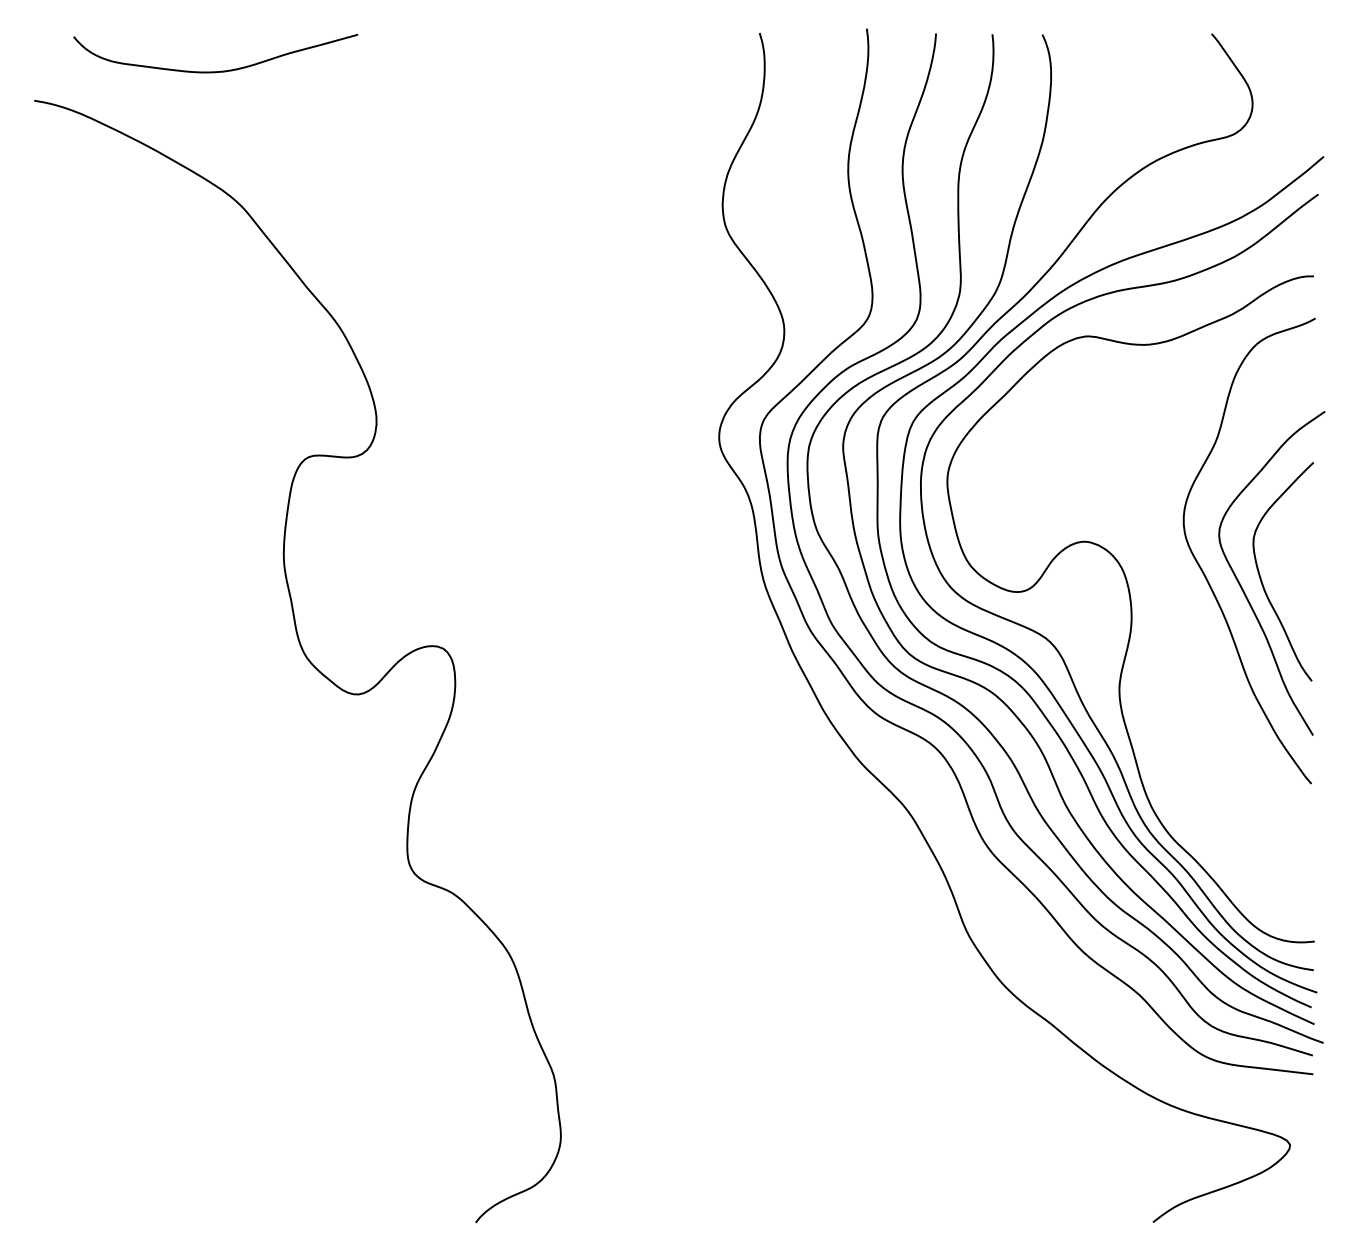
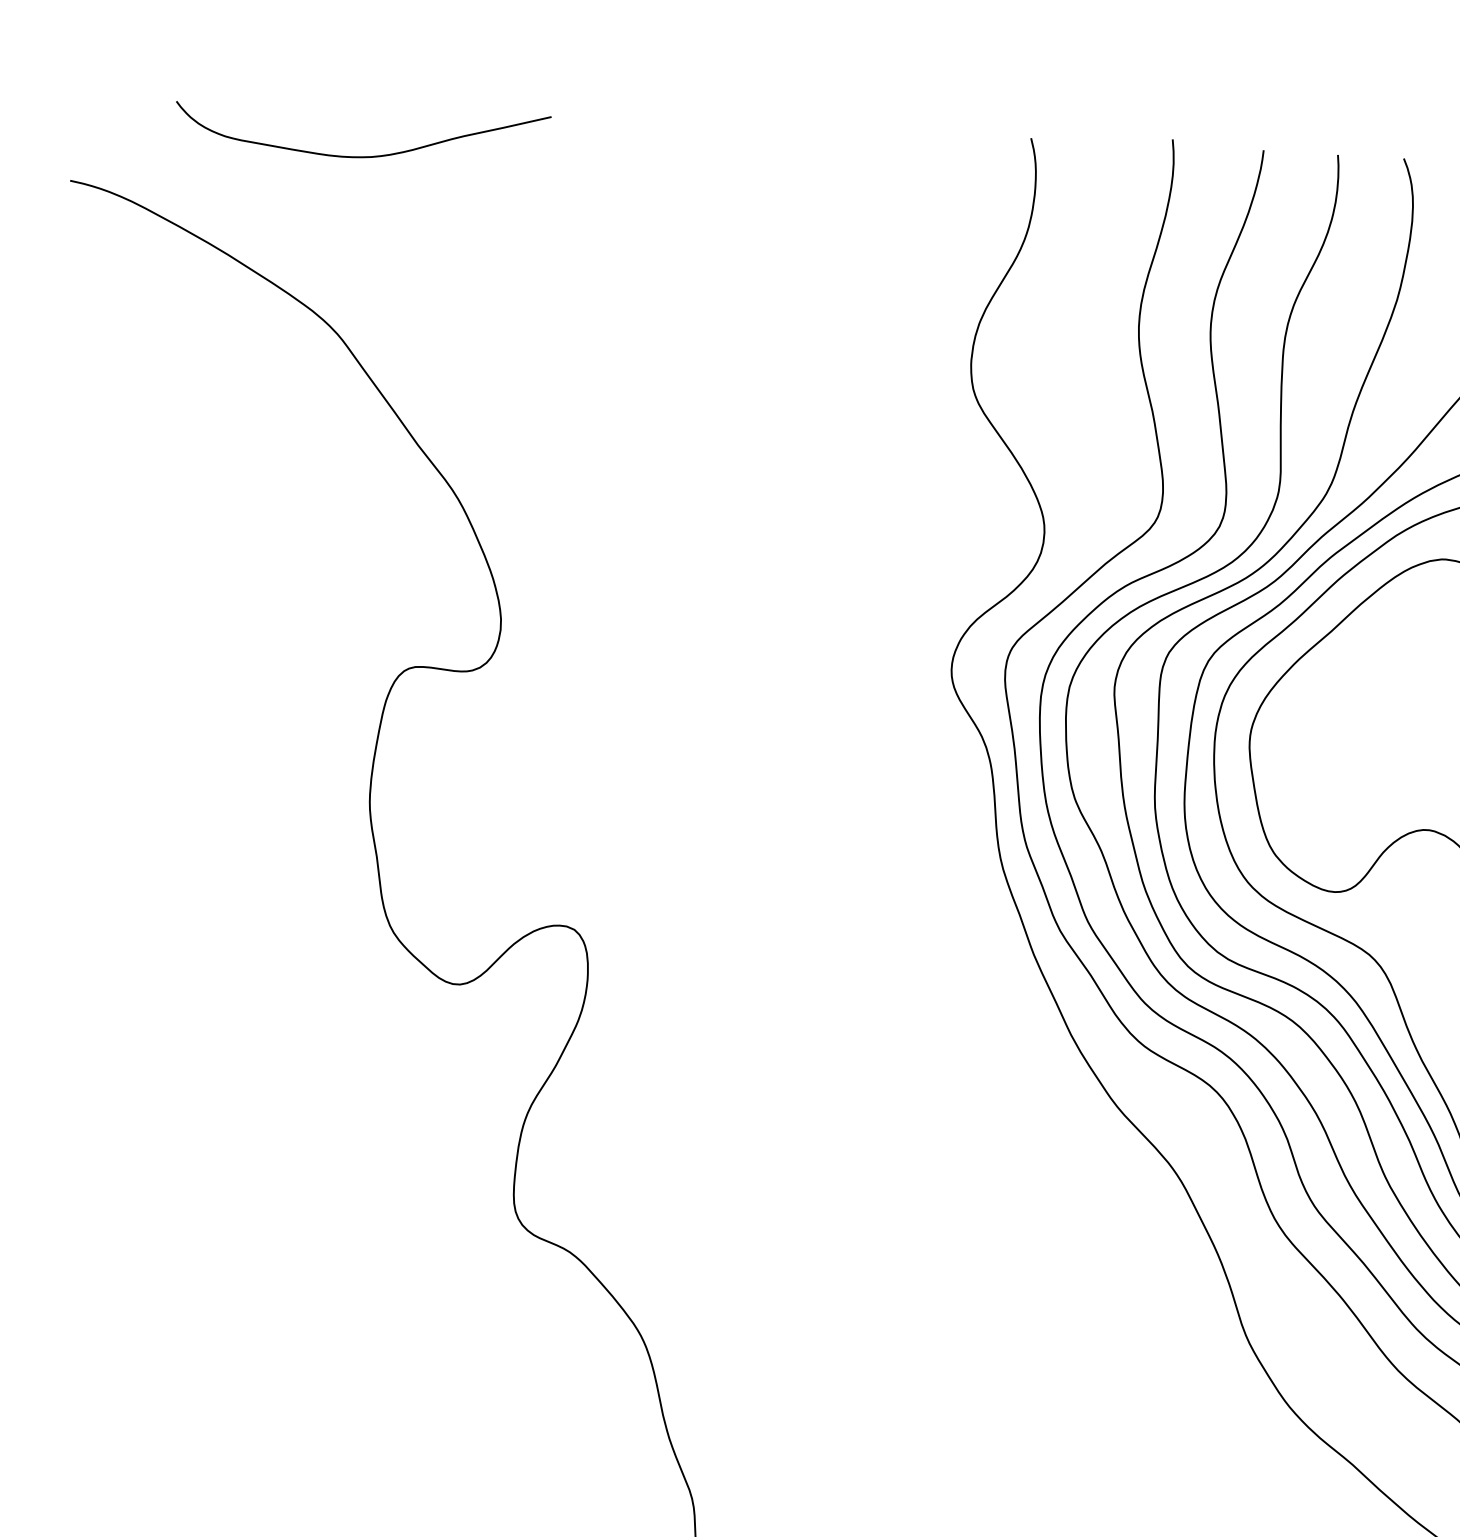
curve: (215, 71) -> (361, 156), moved

